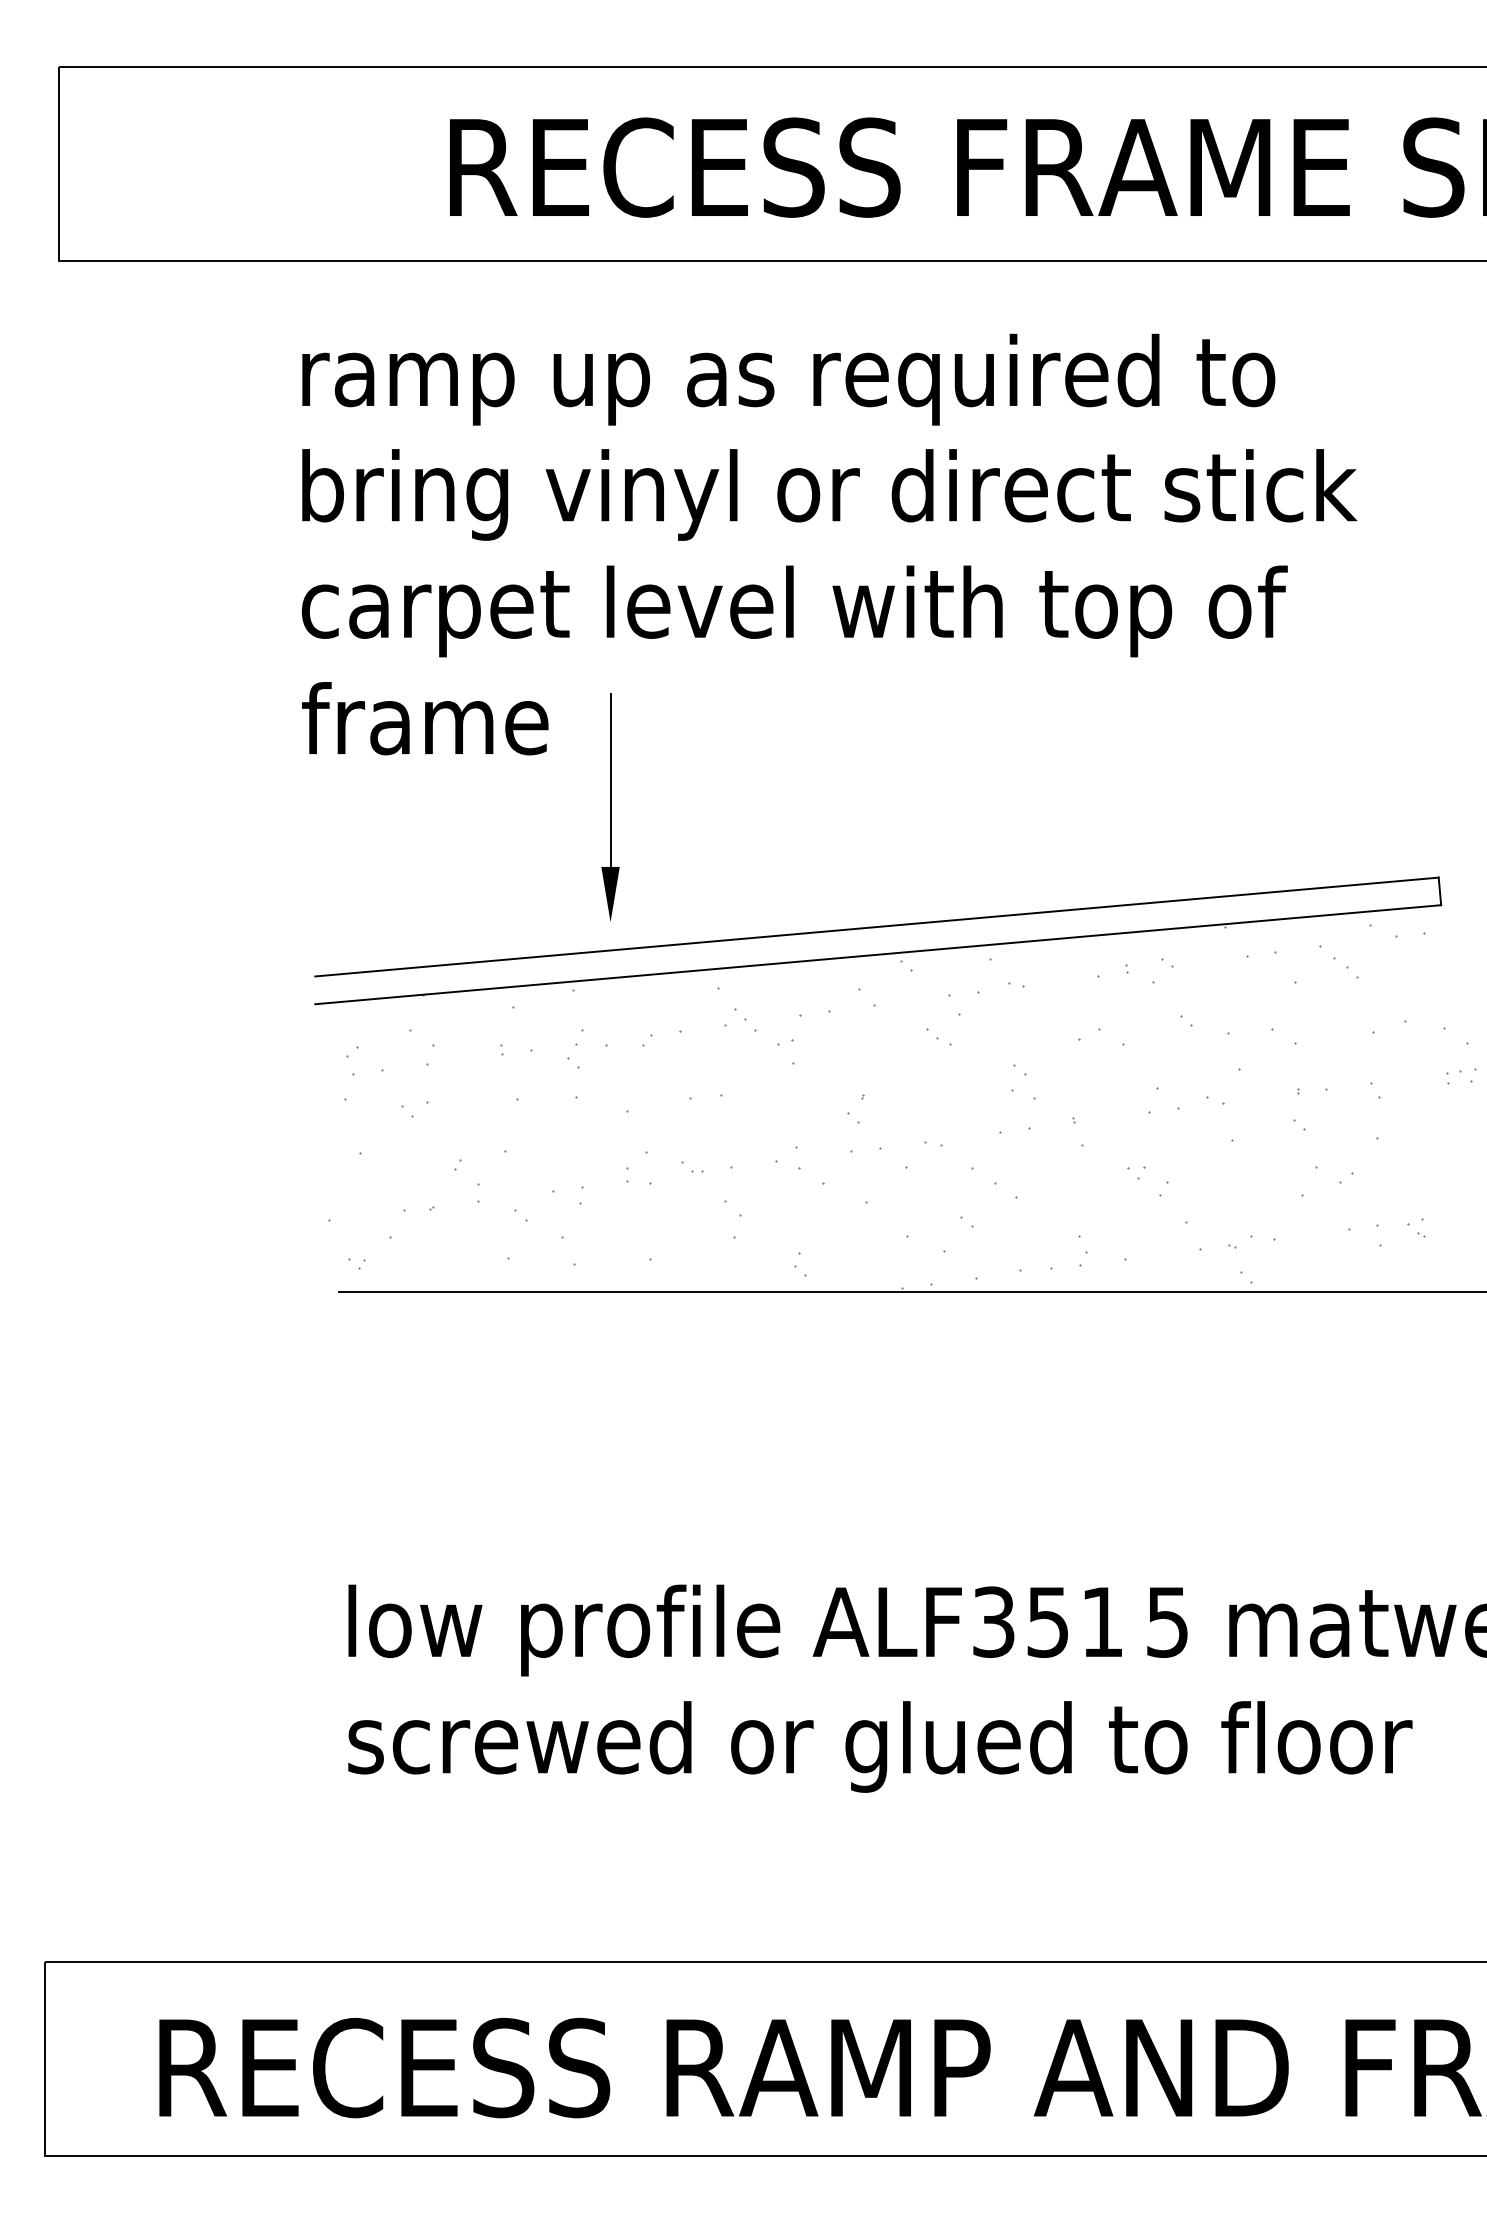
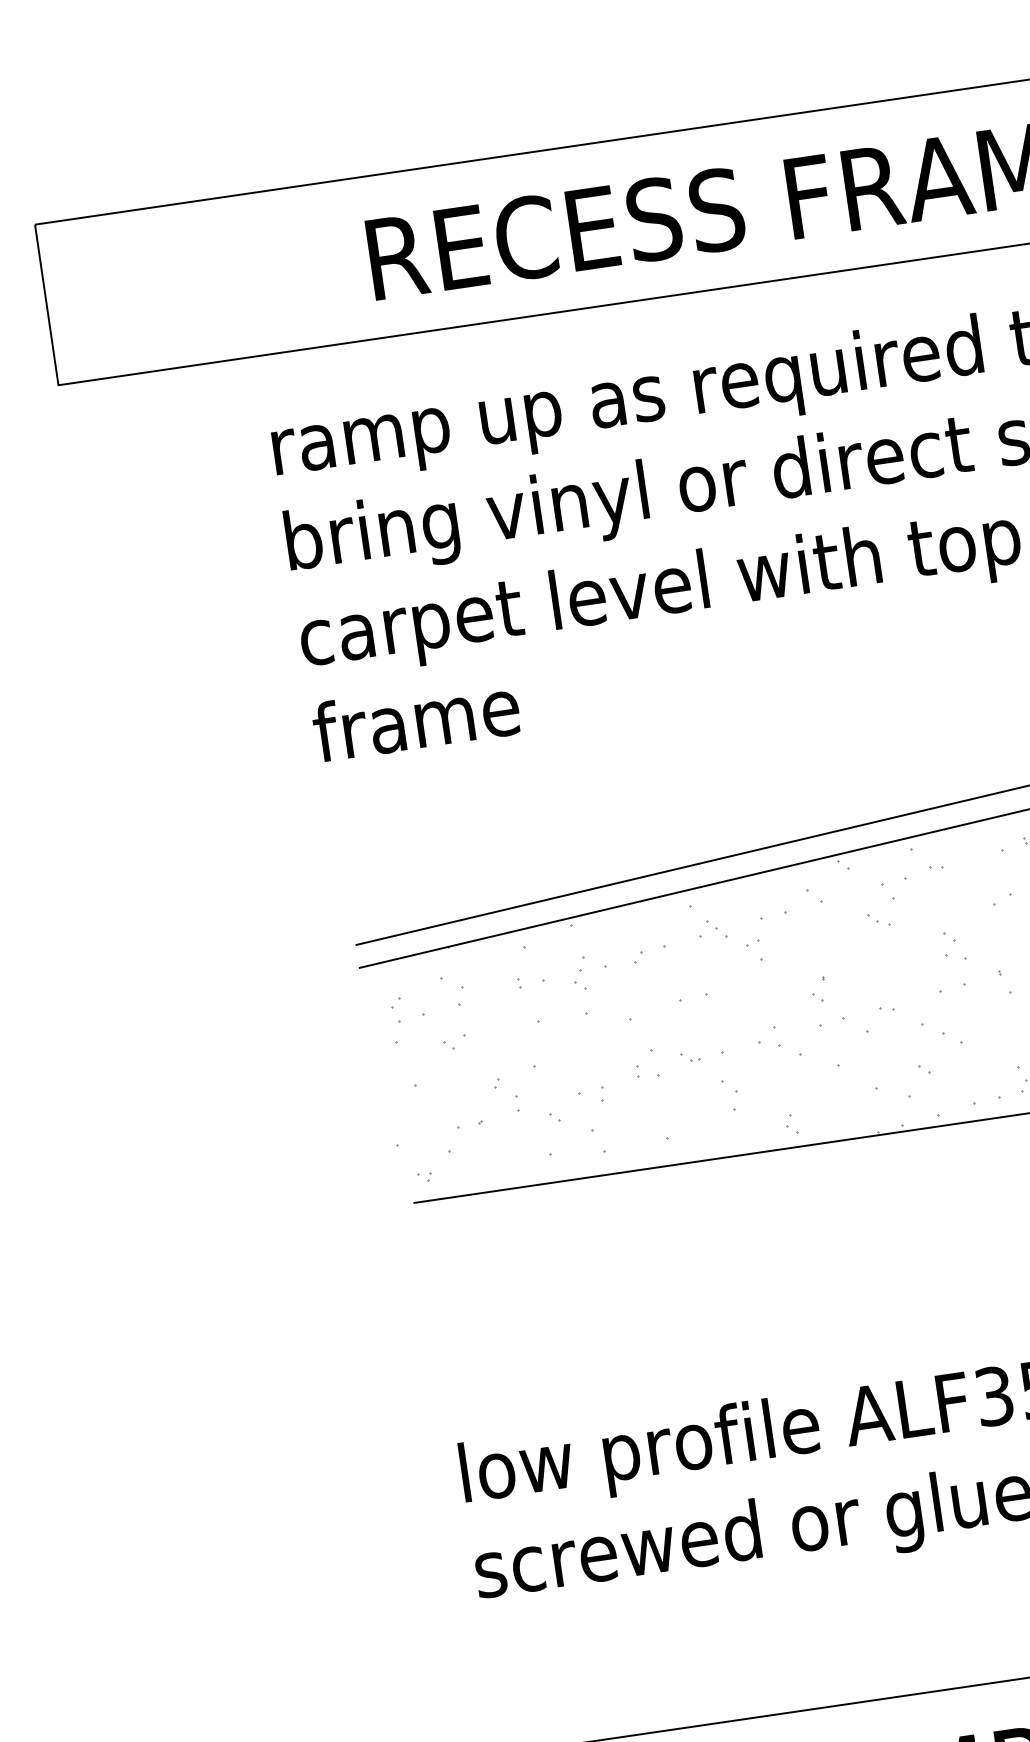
part: (610, 807) -> (579, 769), removed

